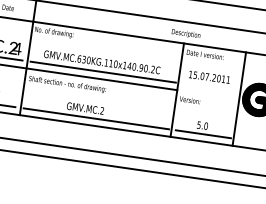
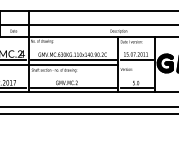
line: (208, 87) -> (136, 60), added

